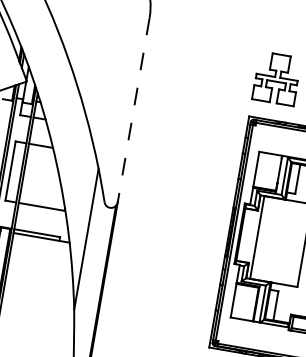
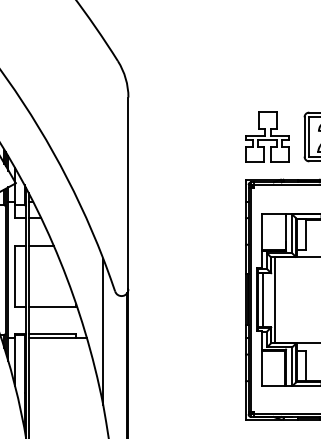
line: (133, 110) -> (128, 193), dashed -> solid
line: (245, 235) -> (262, 300), added

